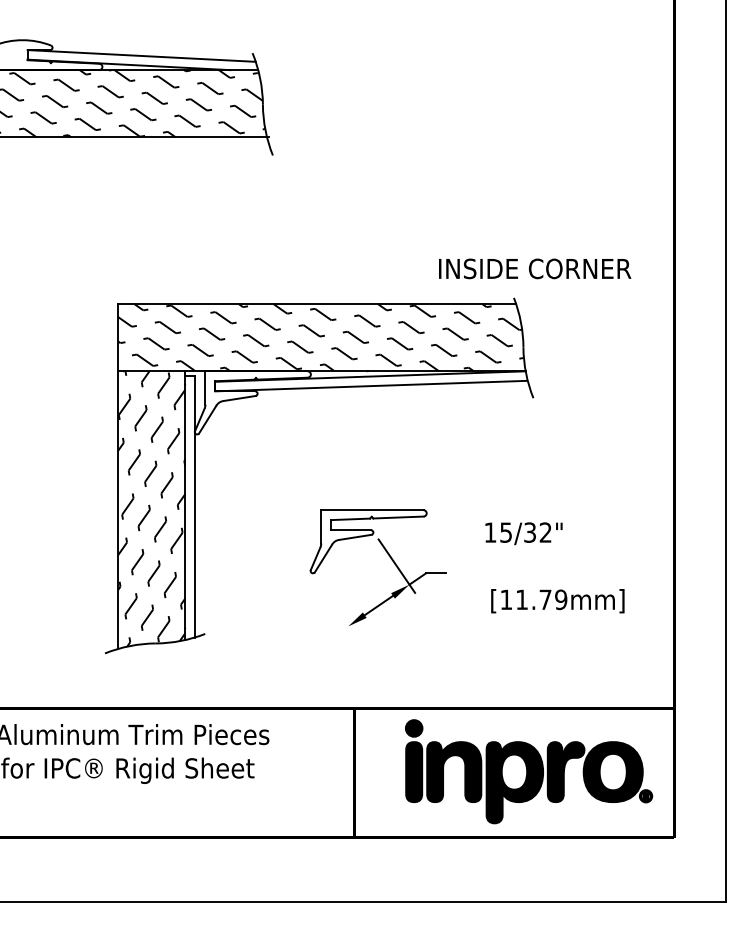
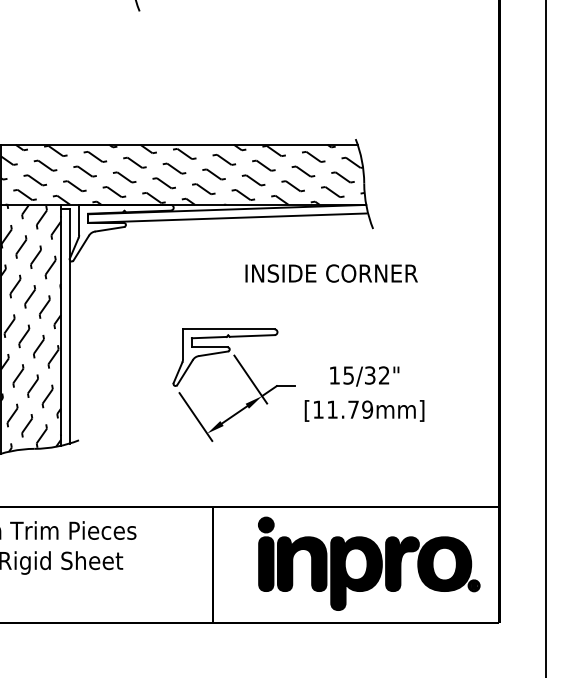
text: (535, 268) -> (332, 273), moved
text: (523, 533) -> (364, 376), moved
text: (557, 601) -> (364, 411), moved
line: (335, 607) -> (195, 416), added

